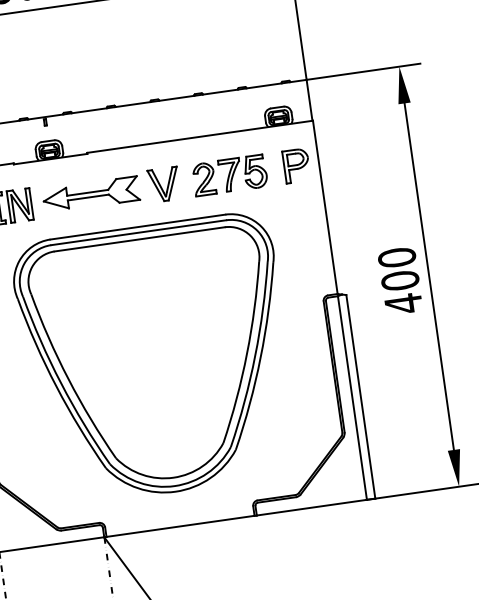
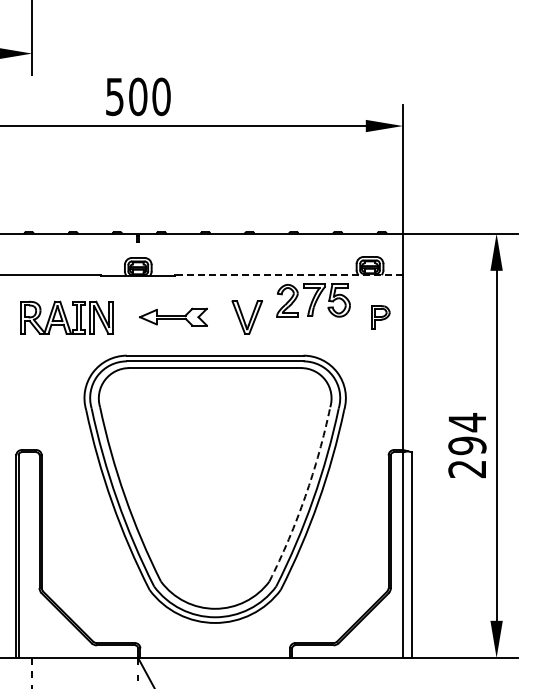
line: (199, 137) -> (288, 275), solid -> dashed
part: (297, 165) -> (381, 317), size x0.7
part: (229, 175) -> (313, 300), moved
part: (91, 195) -> (173, 317), size x0.7
text: (400, 280) -> (467, 445), 400 -> 294
arc: (247, 353) -> (305, 496), solid -> dashed

